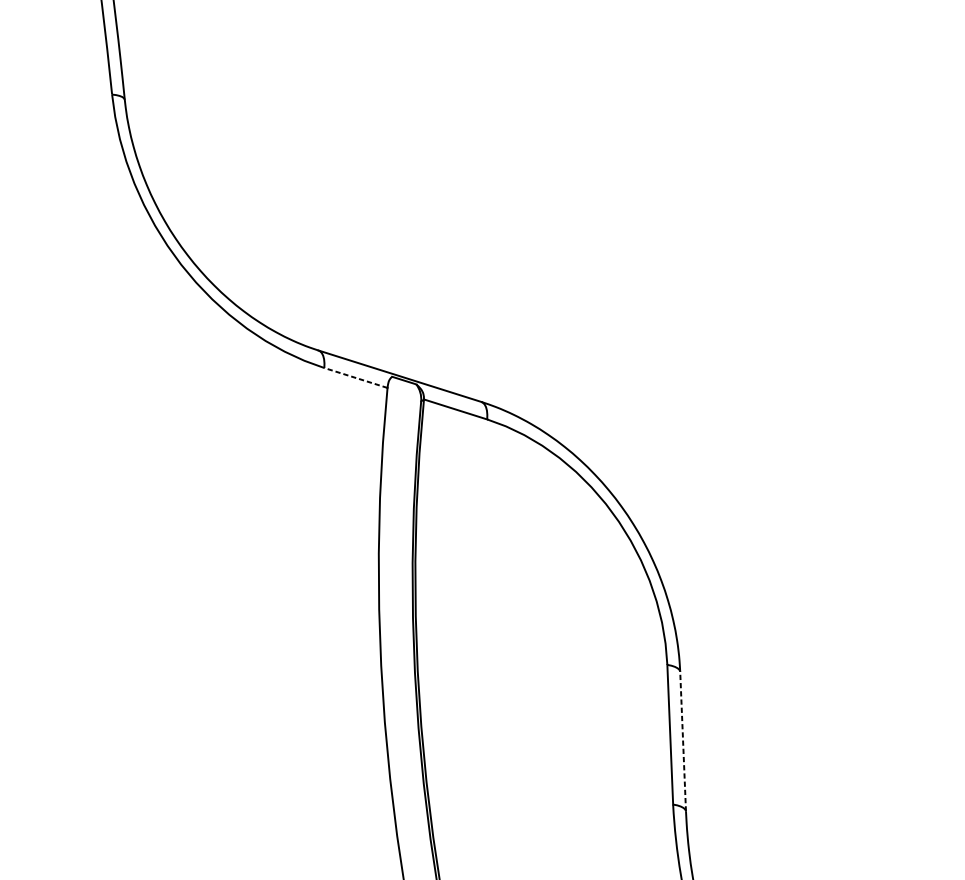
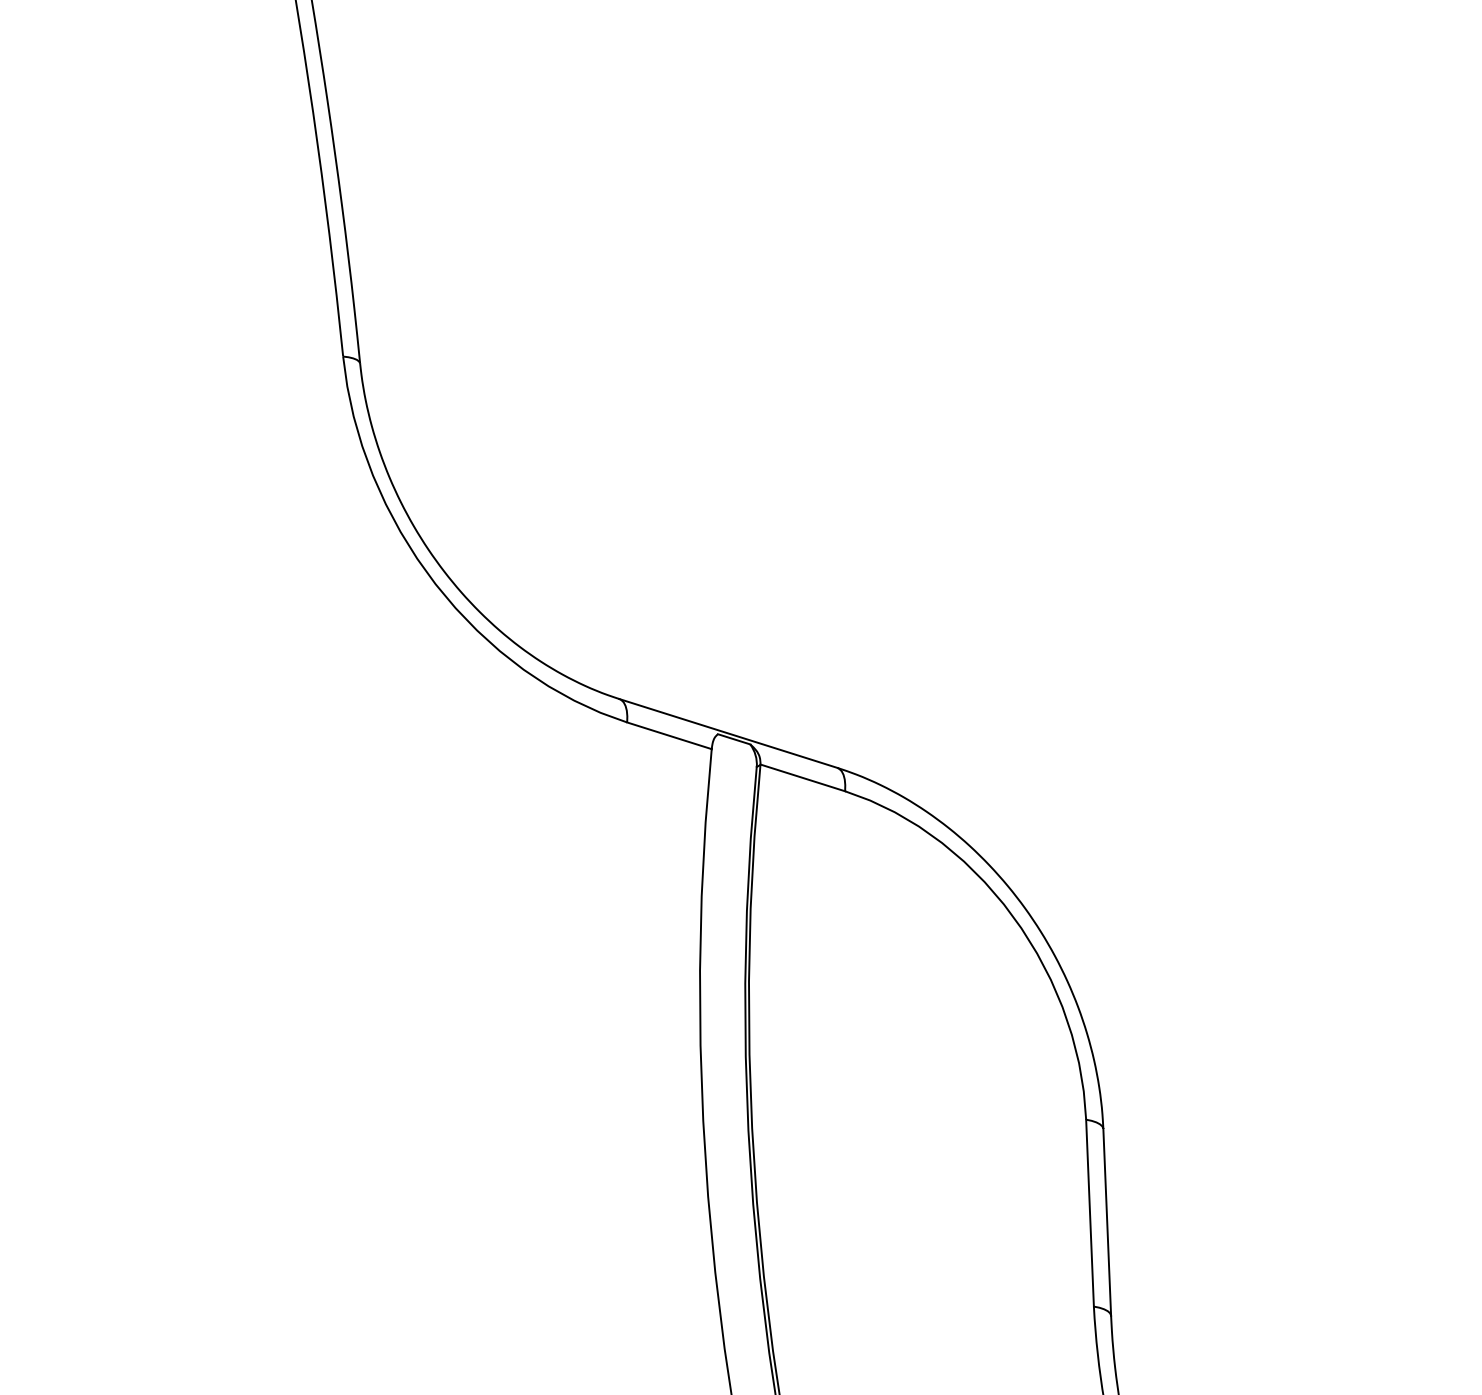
line: (355, 377) -> (668, 735), dashed -> solid
line: (683, 741) -> (1107, 1222), dashed -> solid

